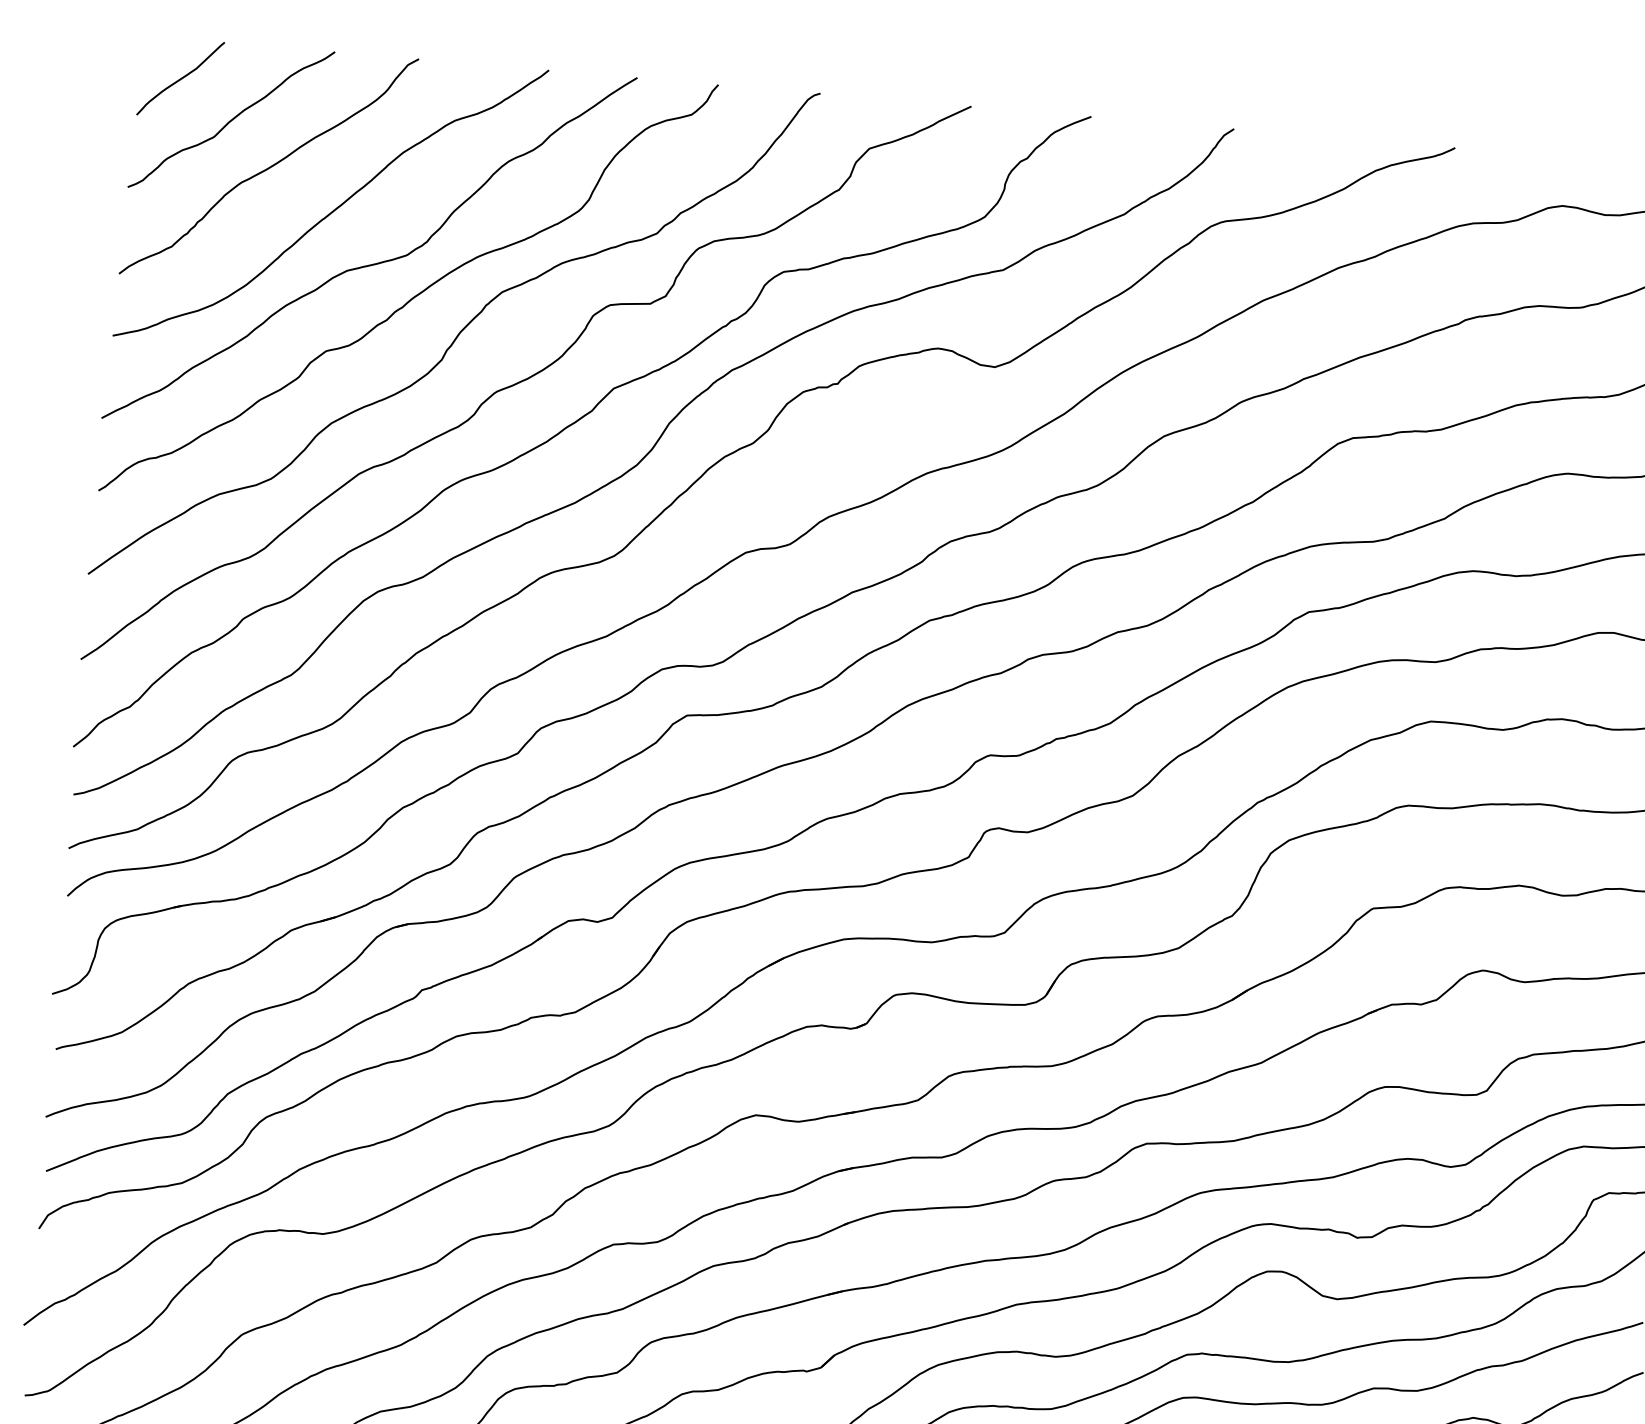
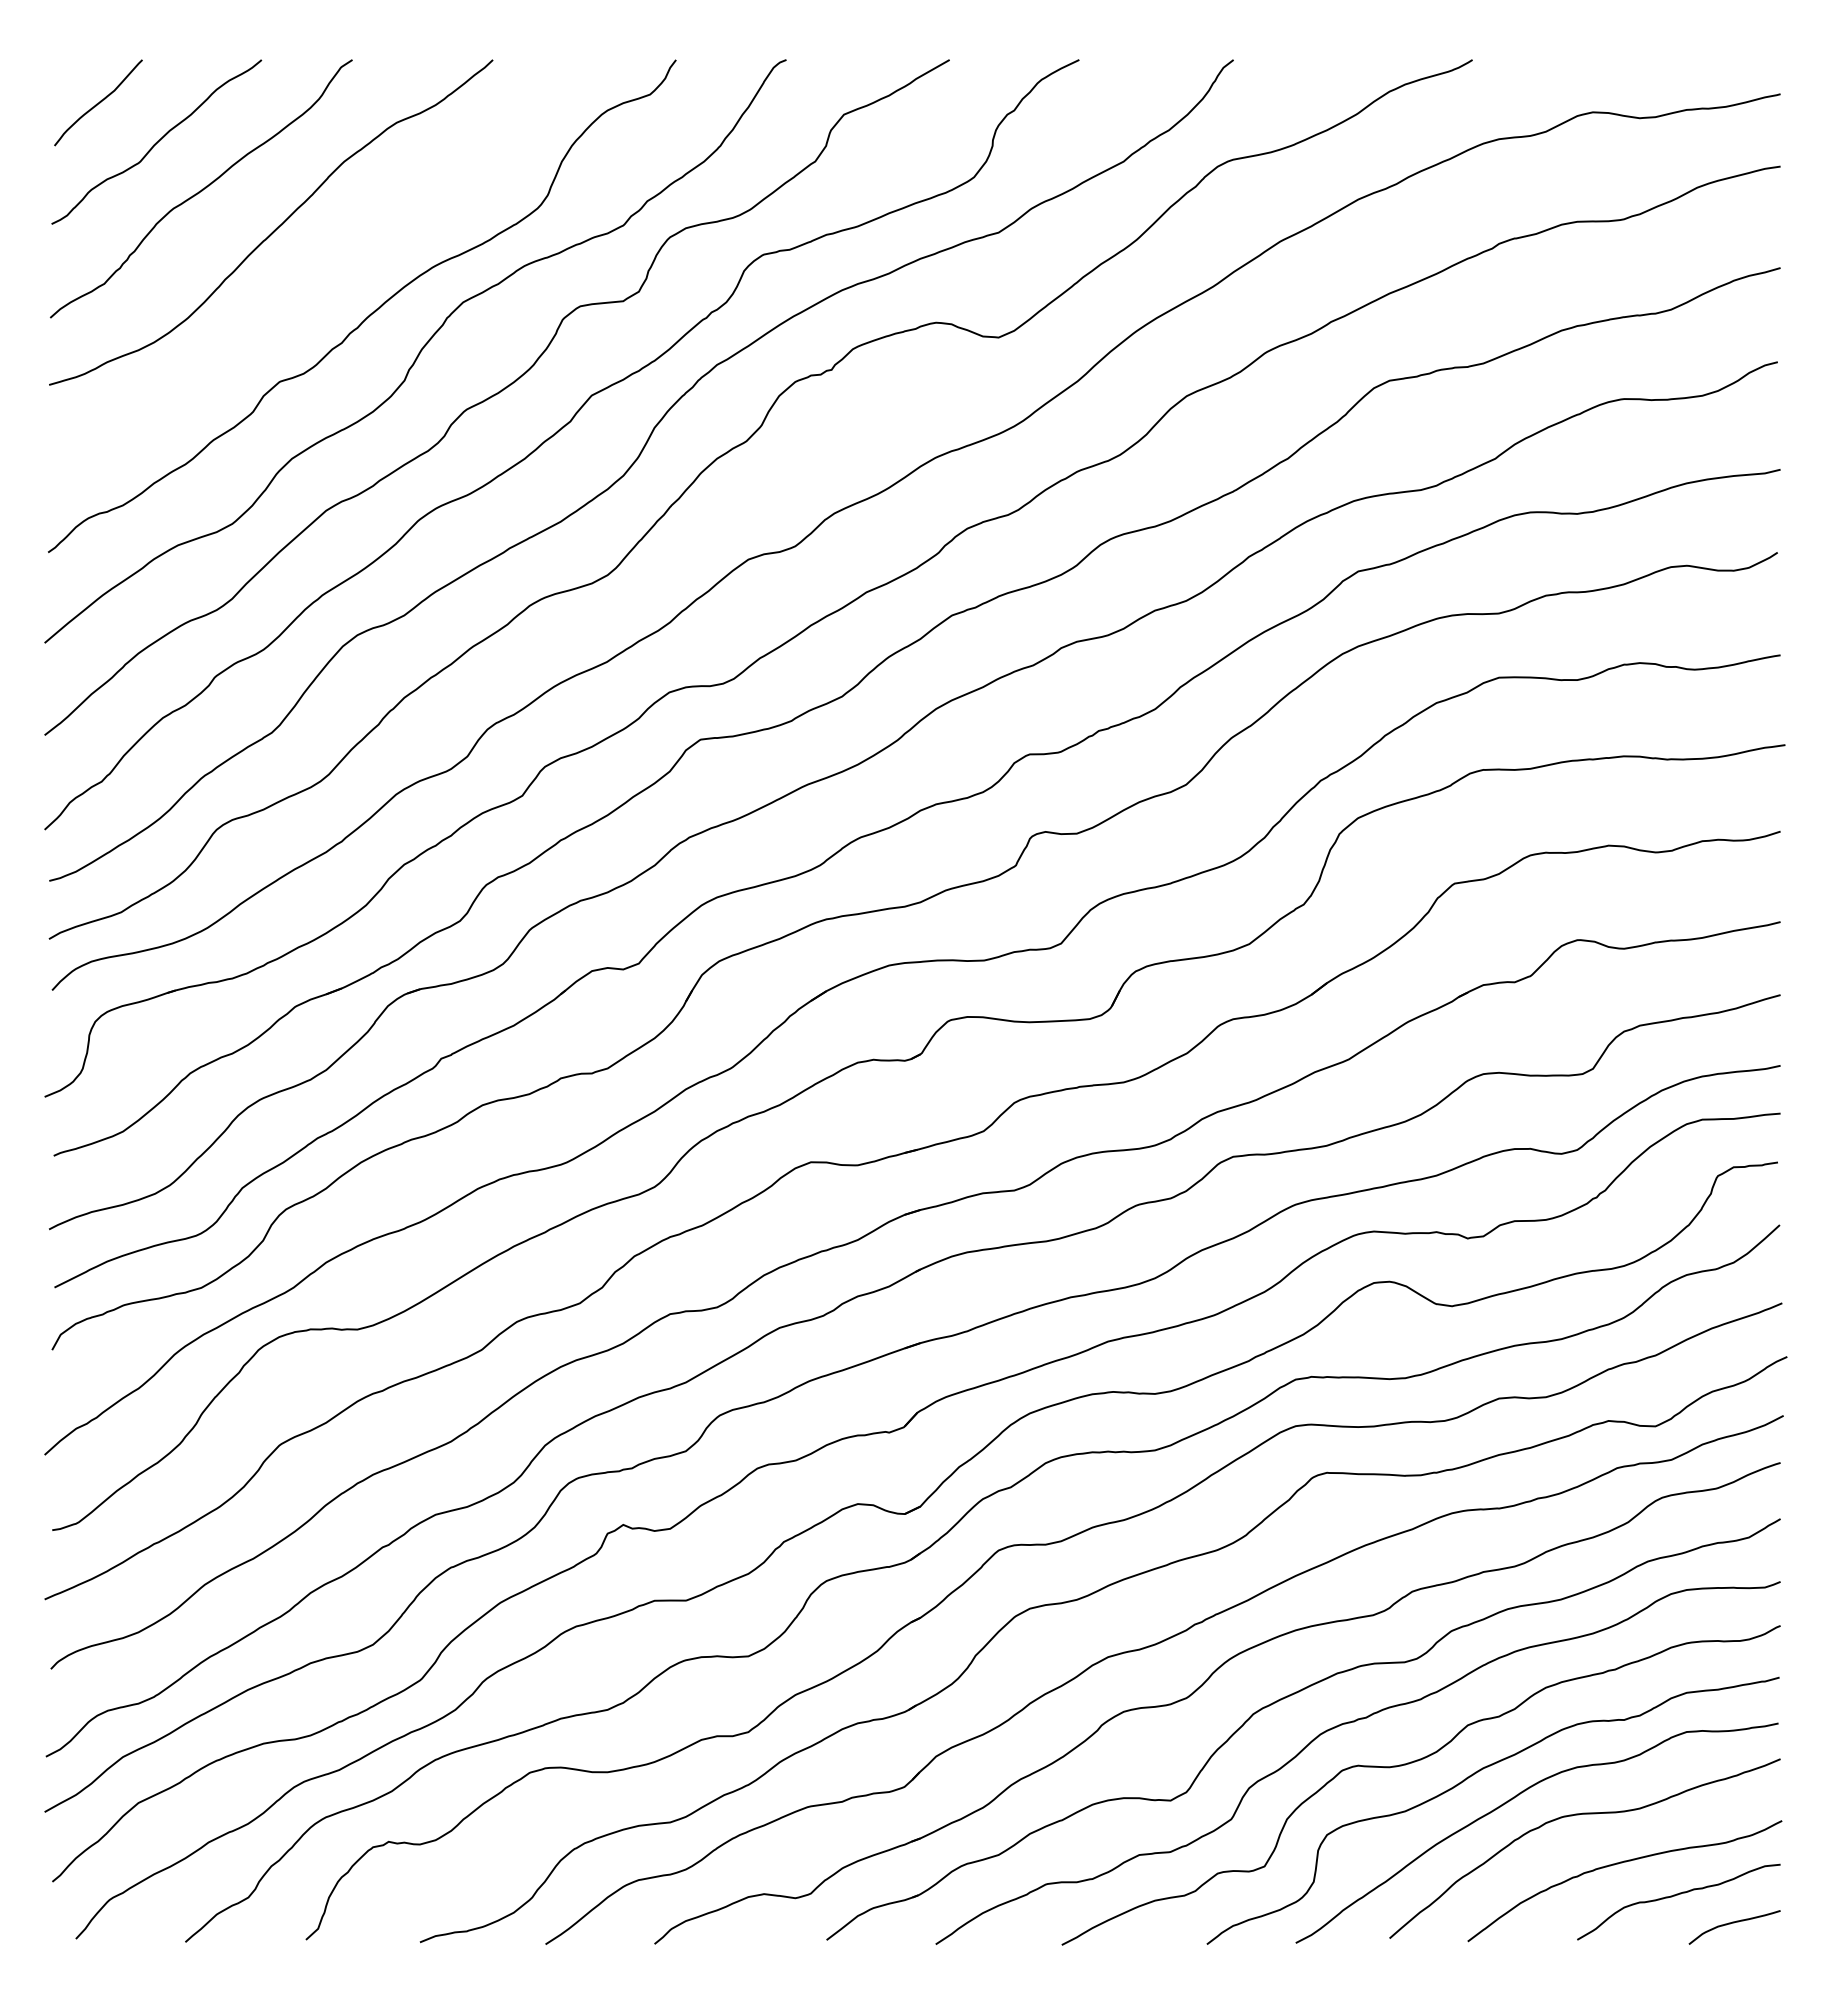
curve: (373, 263) -> (322, 283), removed

